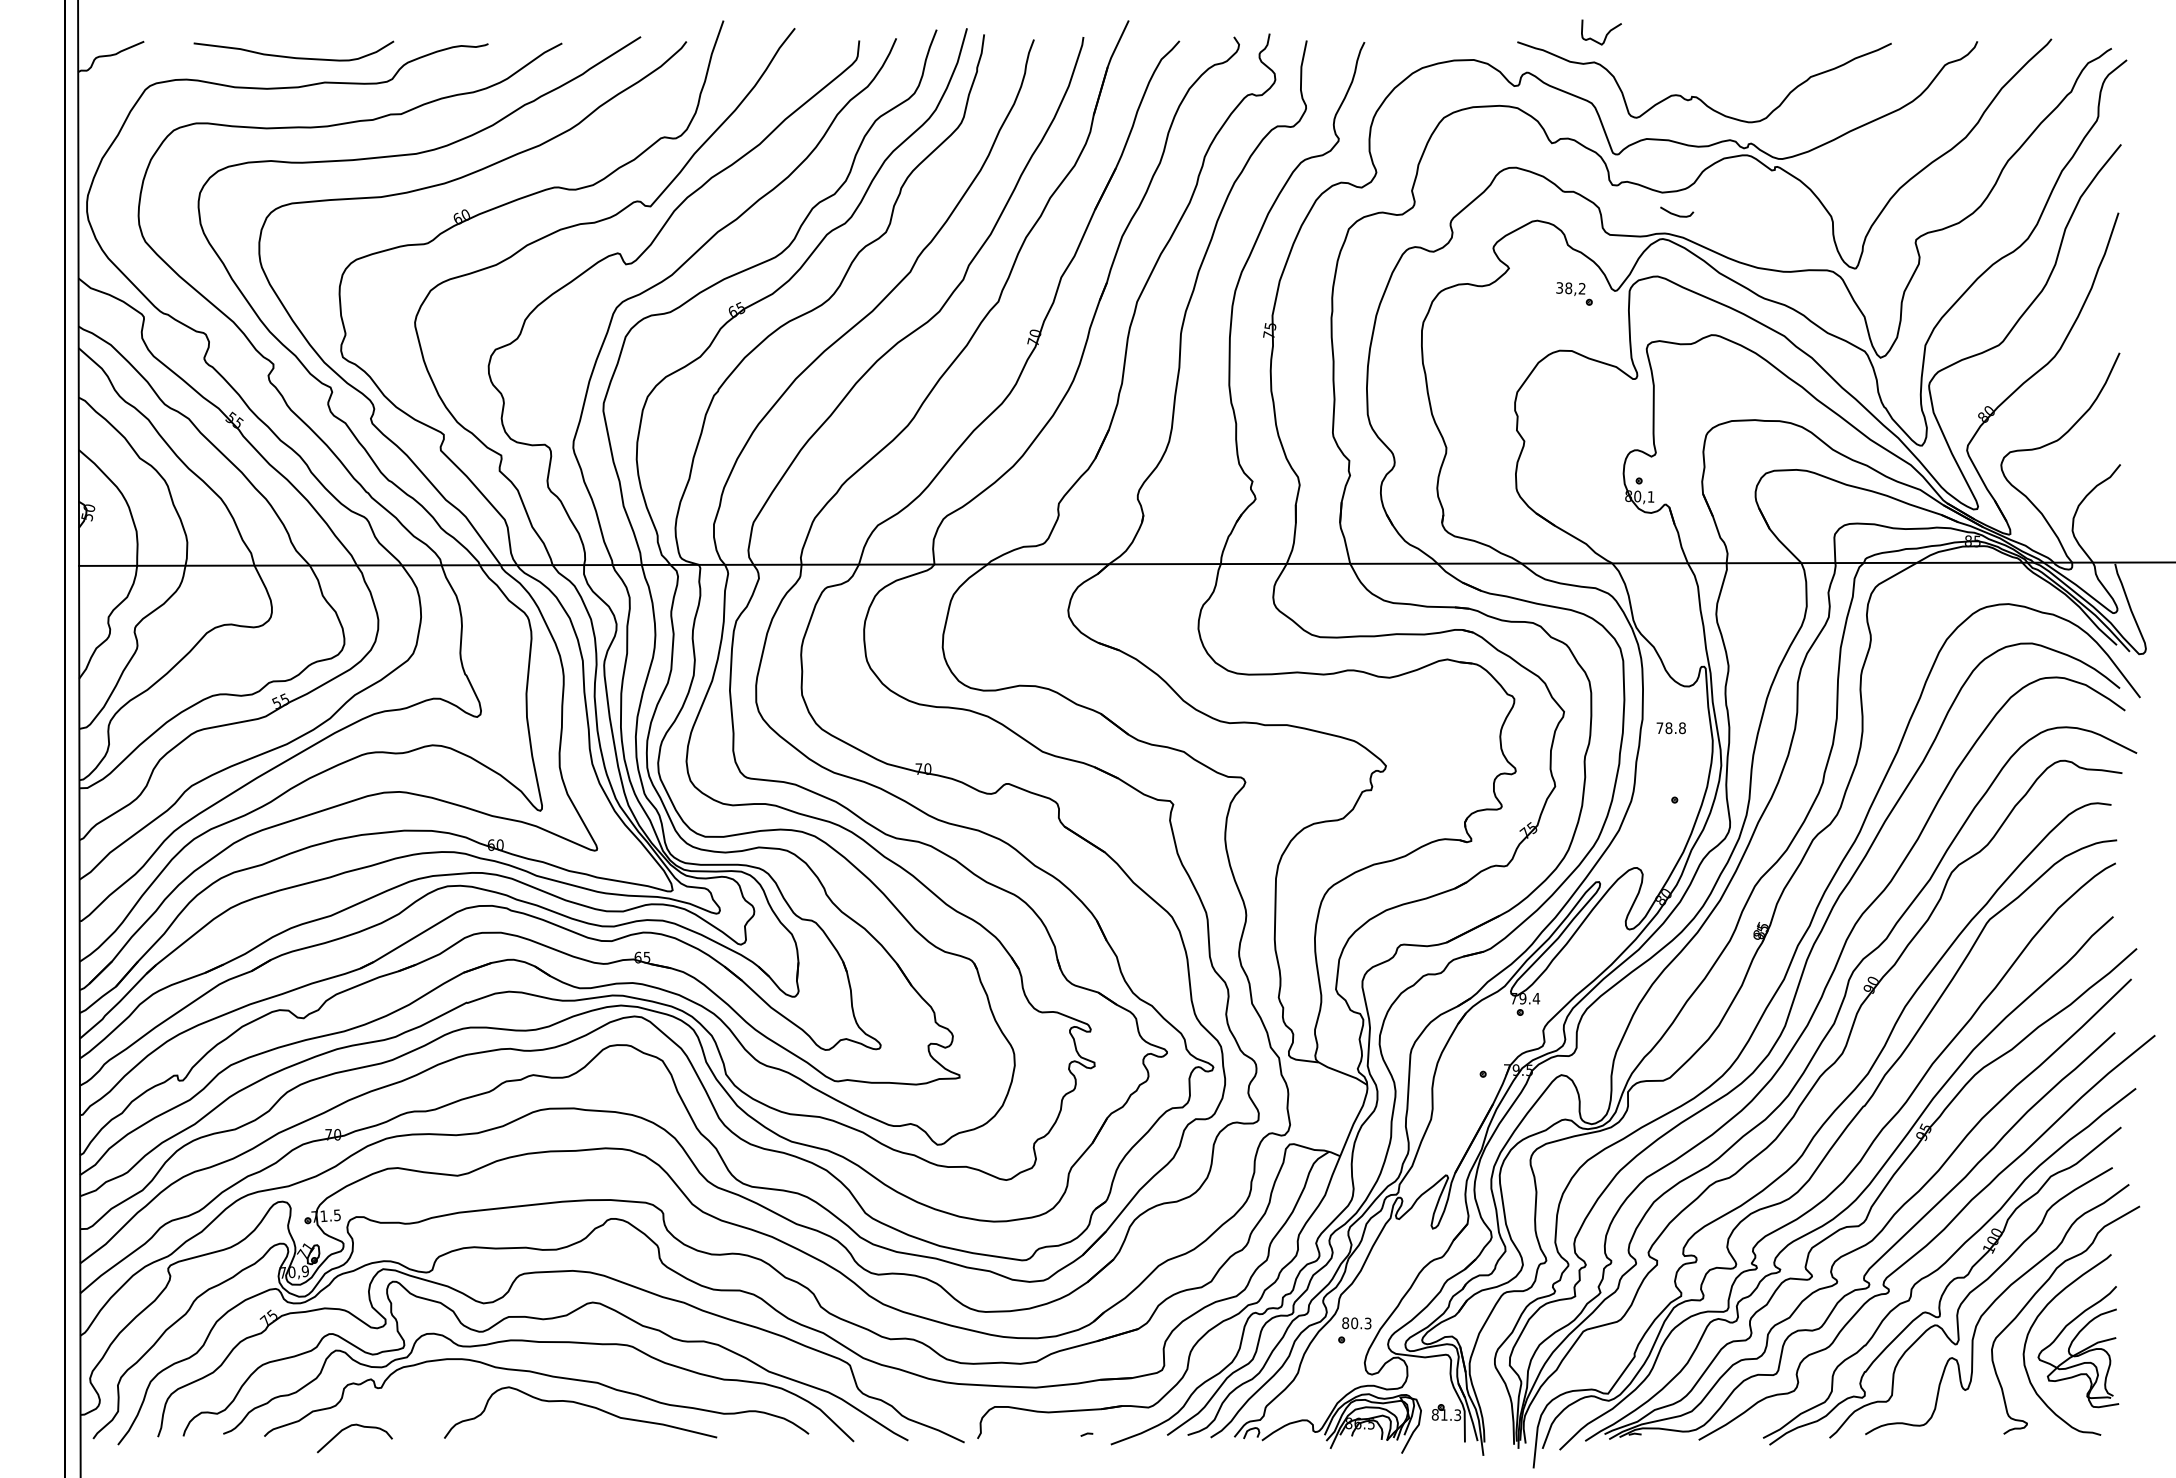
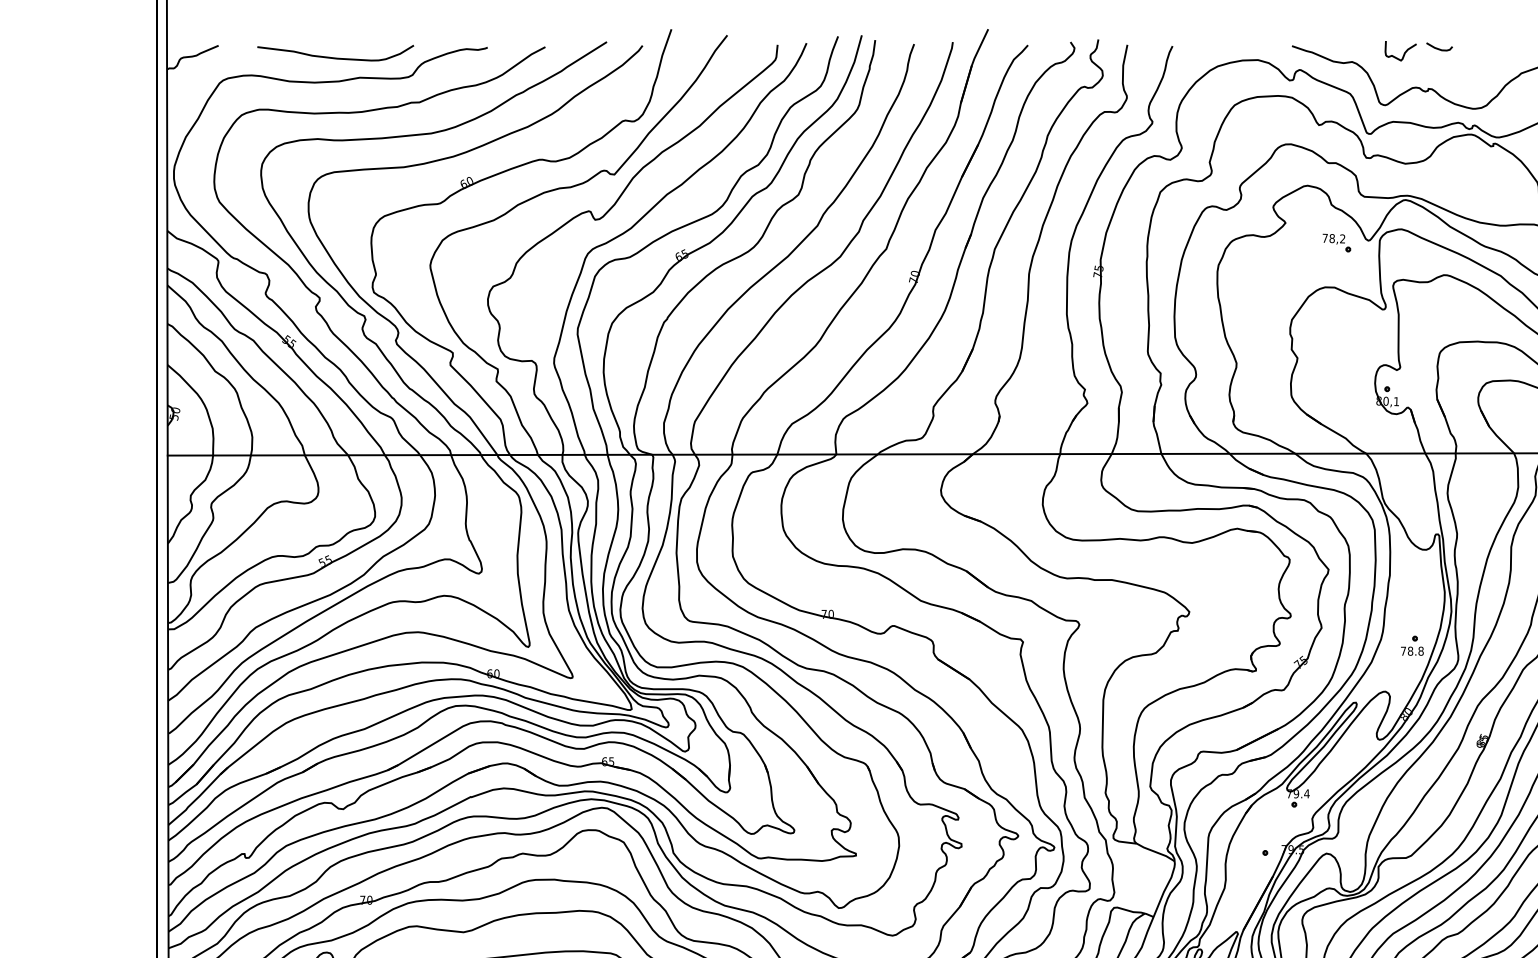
curve: (1605, 35) -> (1403, 53), moved
curve: (1677, 214) -> (1439, 48), moved
text: (1559, 287) -> (1324, 237), 38,2 -> 78,2
text: (1670, 728) -> (1411, 651), moved

